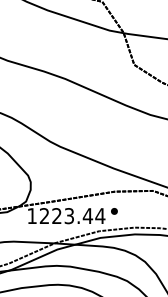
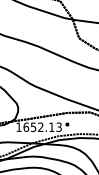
text: (72, 214) -> (42, 126), 1223.44 -> 1652.13

